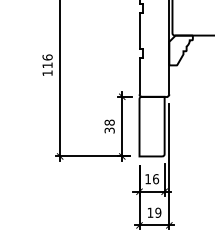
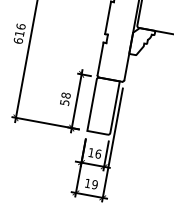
text: (47, 73) -> (18, 41), 116 -> 616
text: (108, 130) -> (63, 102), 38 -> 58

